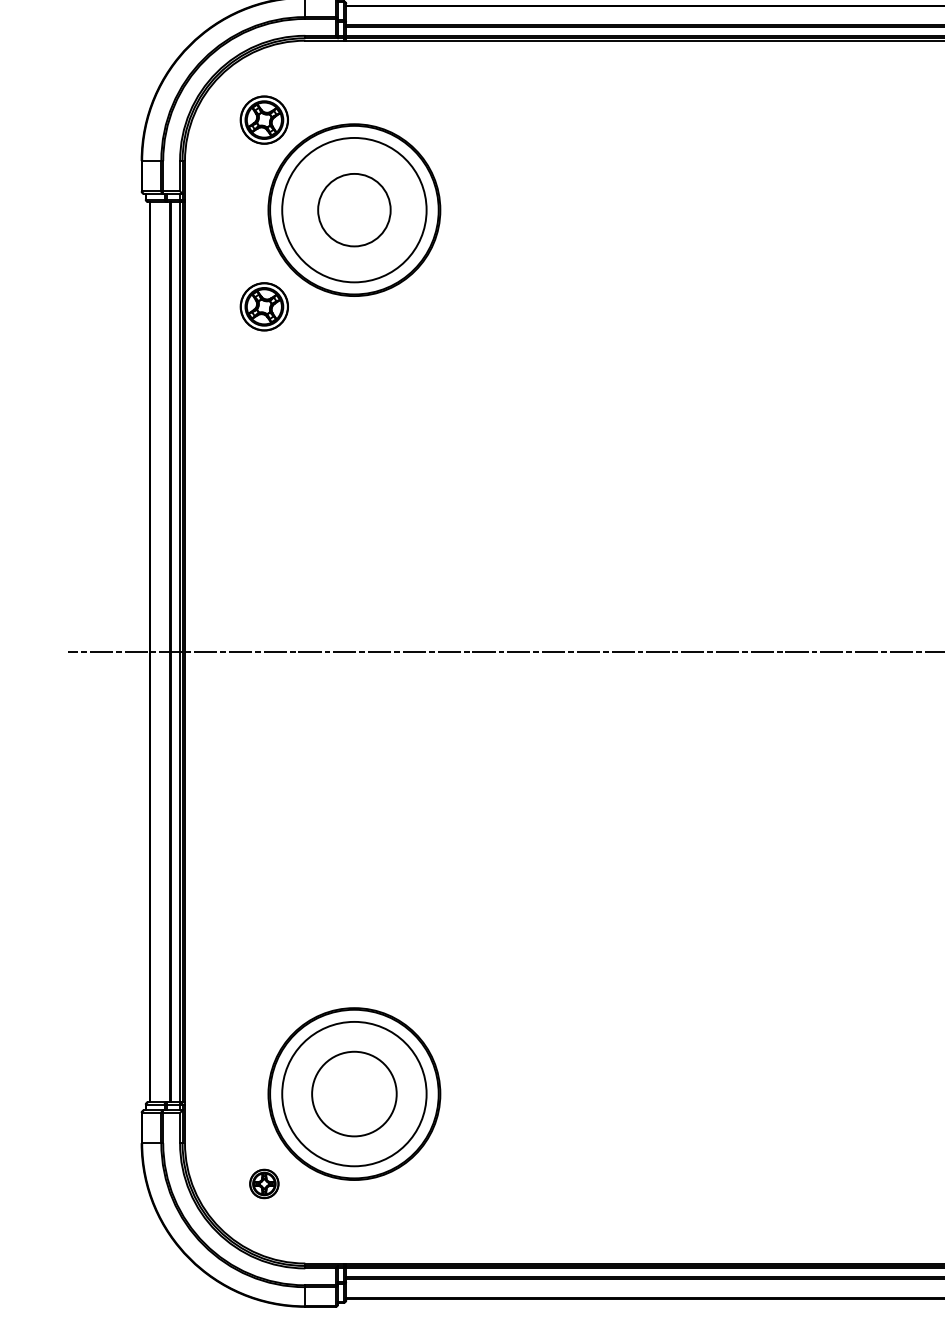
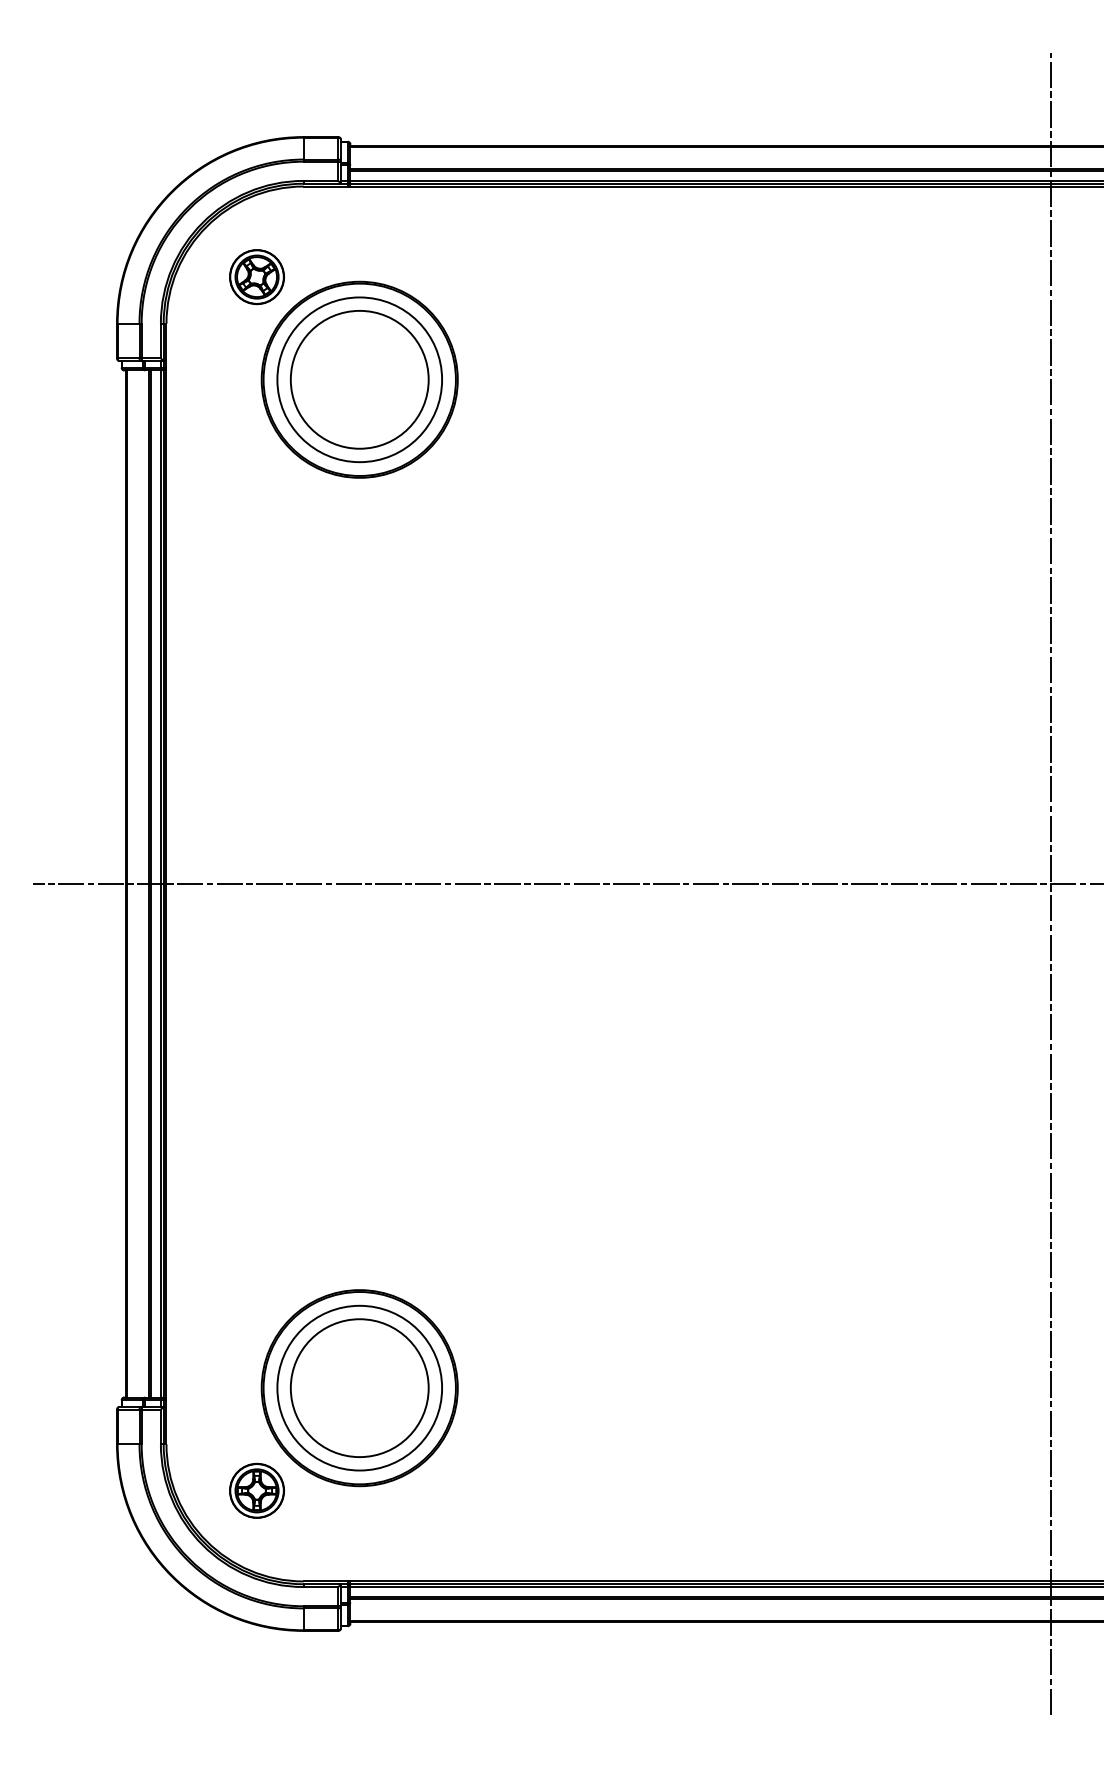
circle: (354, 209) -> (359, 379), size x1.67
part: (263, 307) -> (256, 490), removed
circle: (354, 1094) -> (359, 1388), size x1.43
part: (263, 1183) -> (256, 1490), size x1.67

